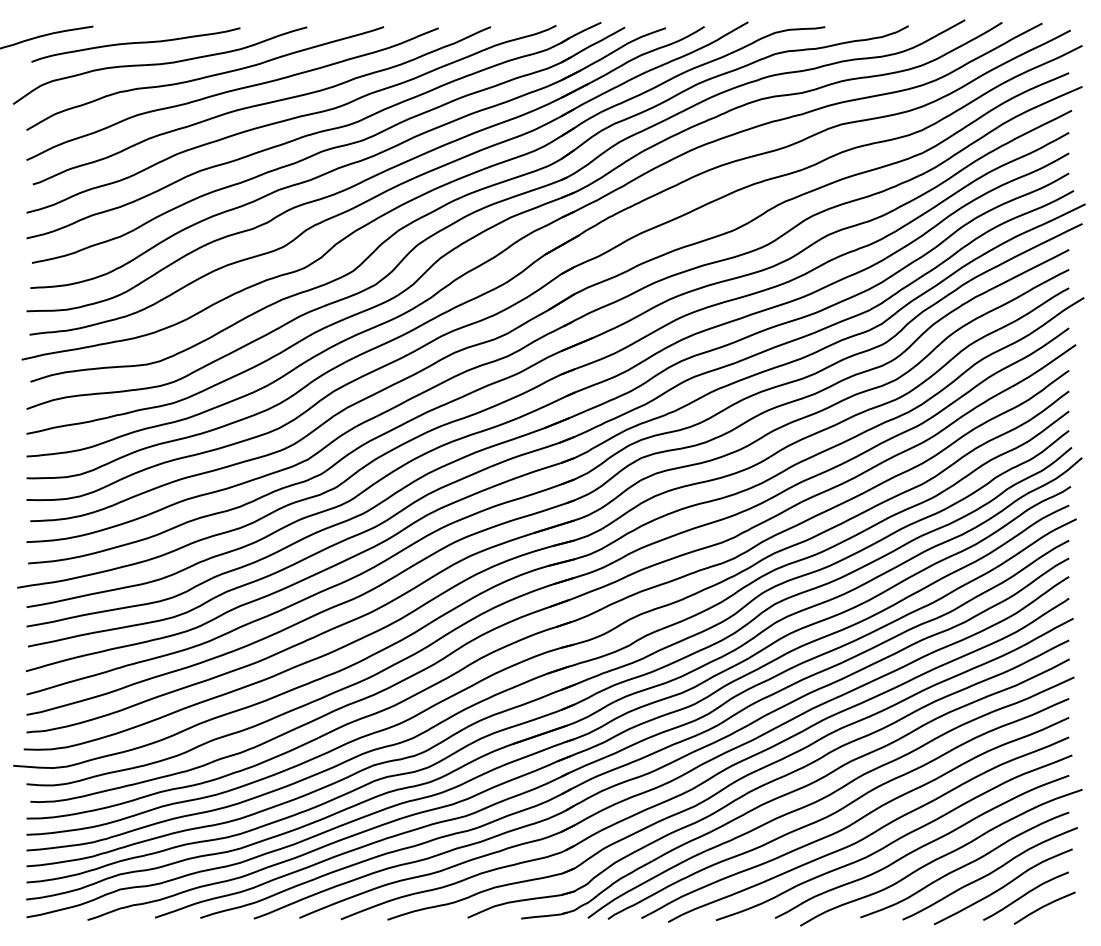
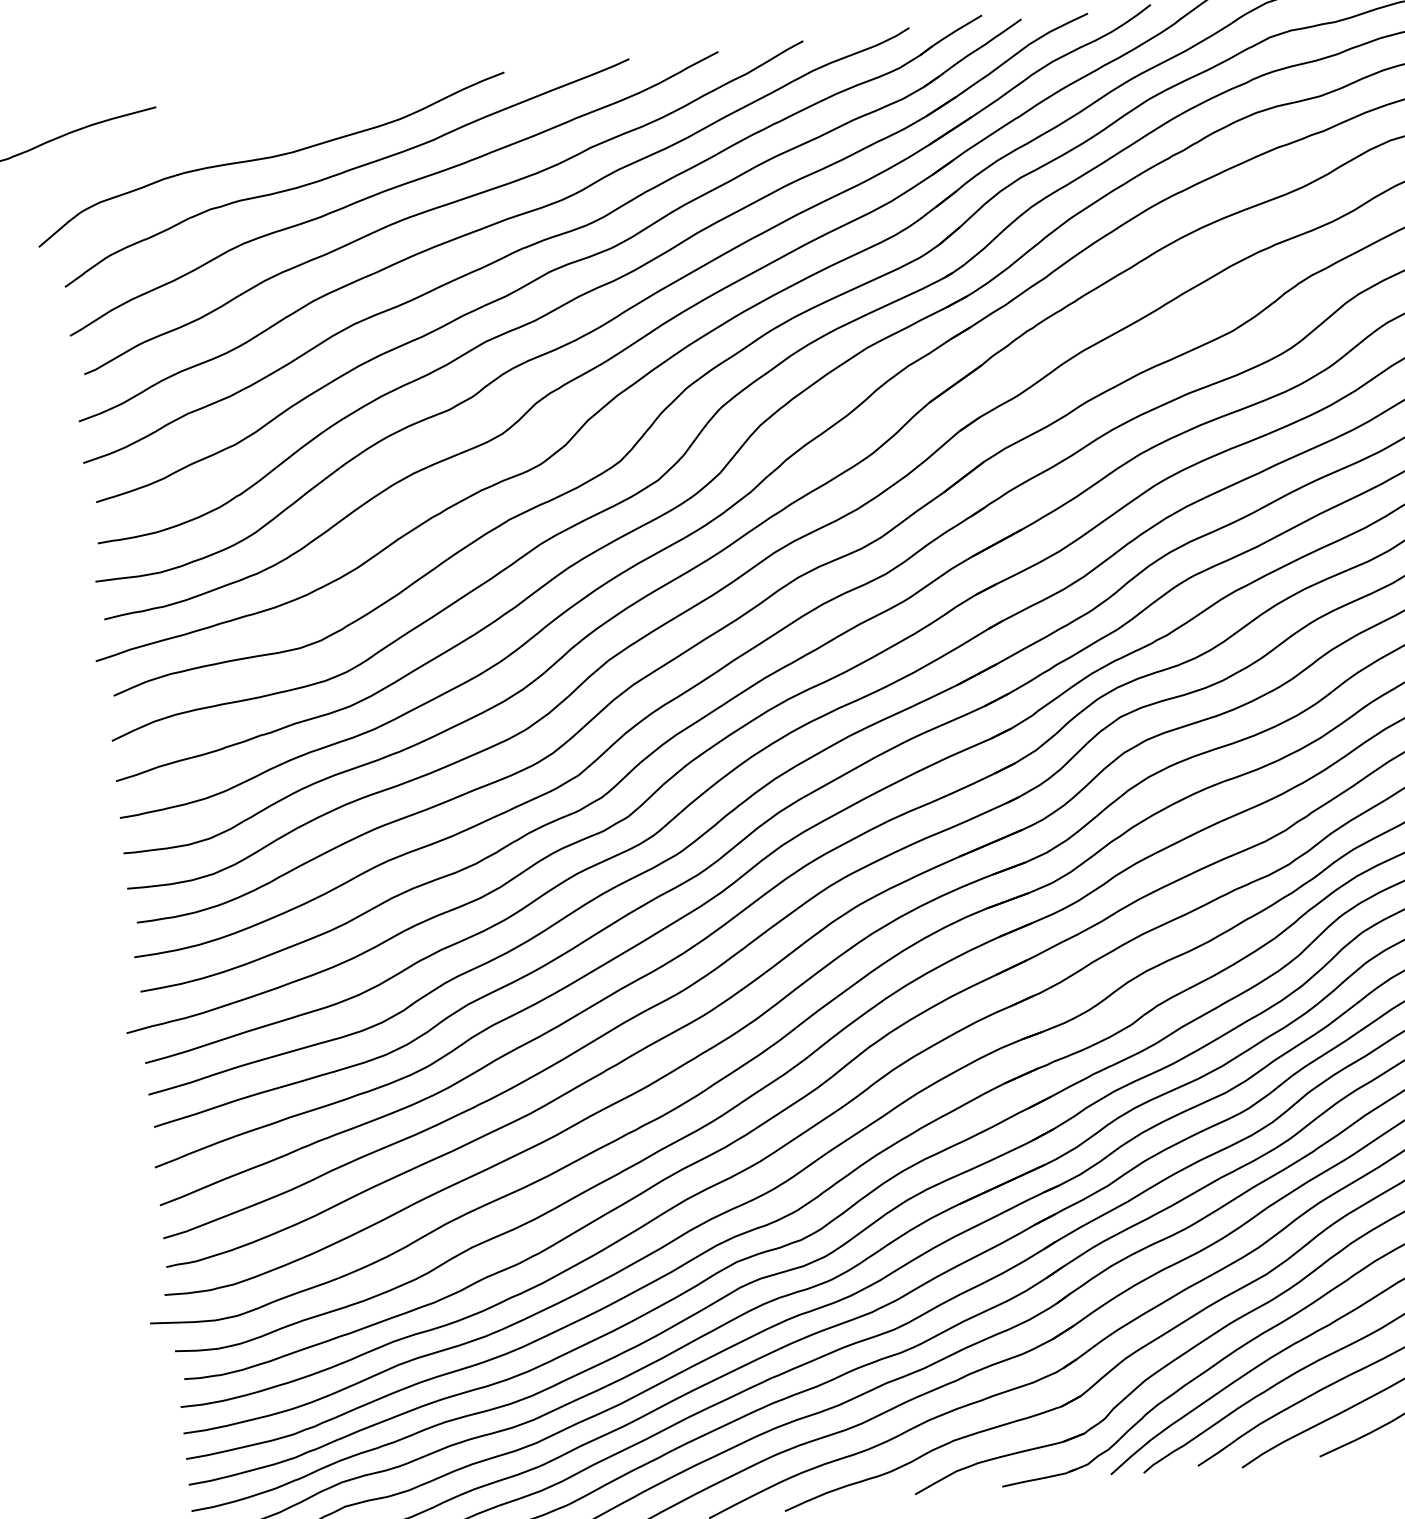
curve: (135, 43) -> (227, 127), removed

